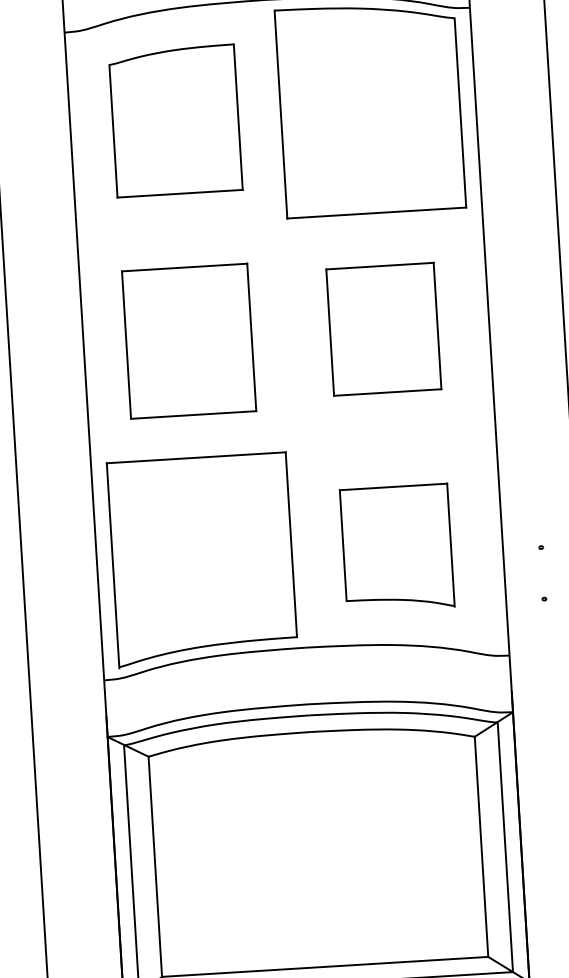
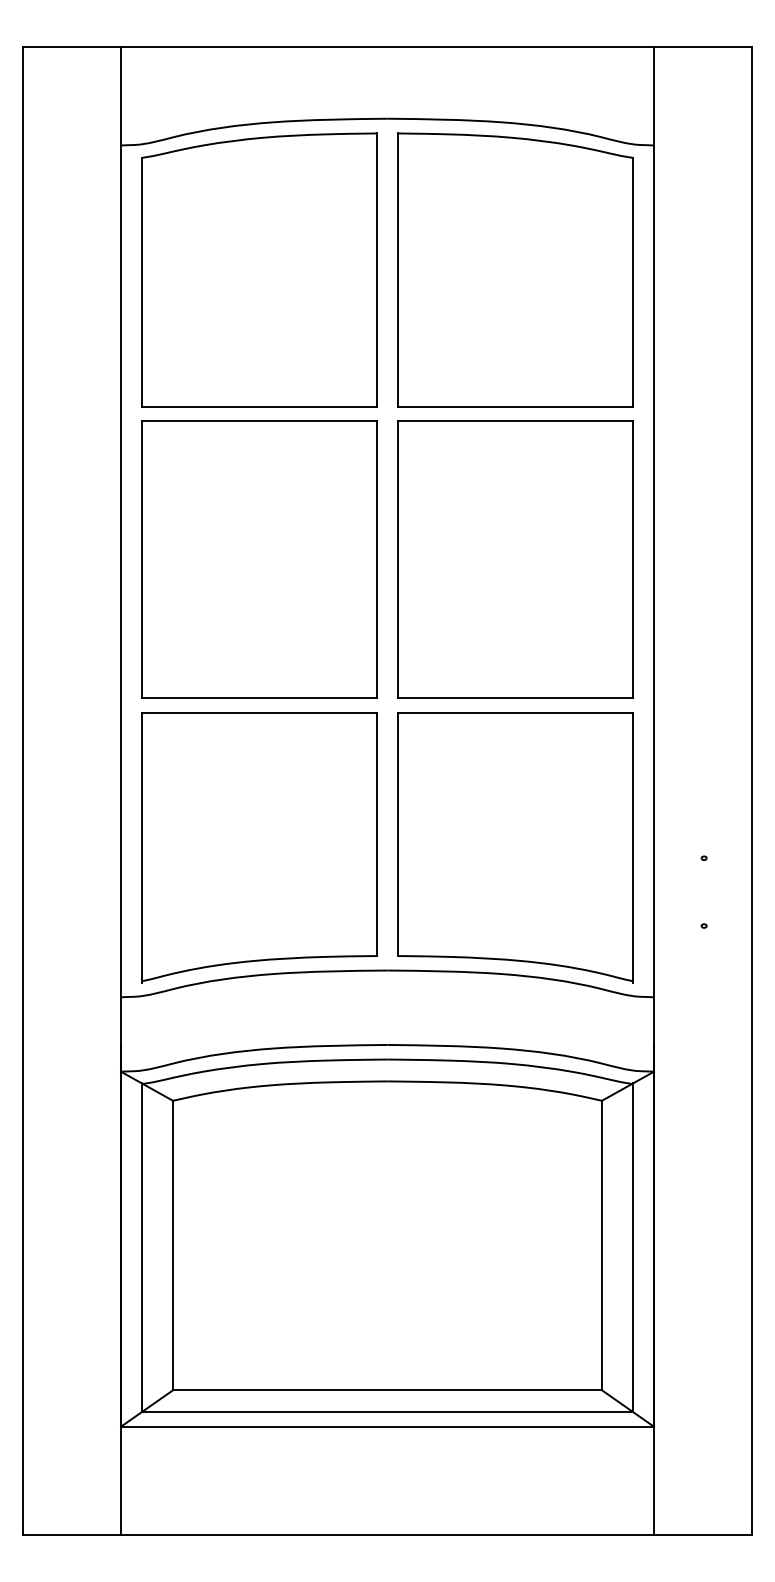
part: (175, 120) -> (259, 269), size x1.43
part: (383, 329) -> (515, 559), size x1.67
part: (189, 341) -> (259, 559), size x1.43
part: (397, 548) -> (515, 847), size x1.67

